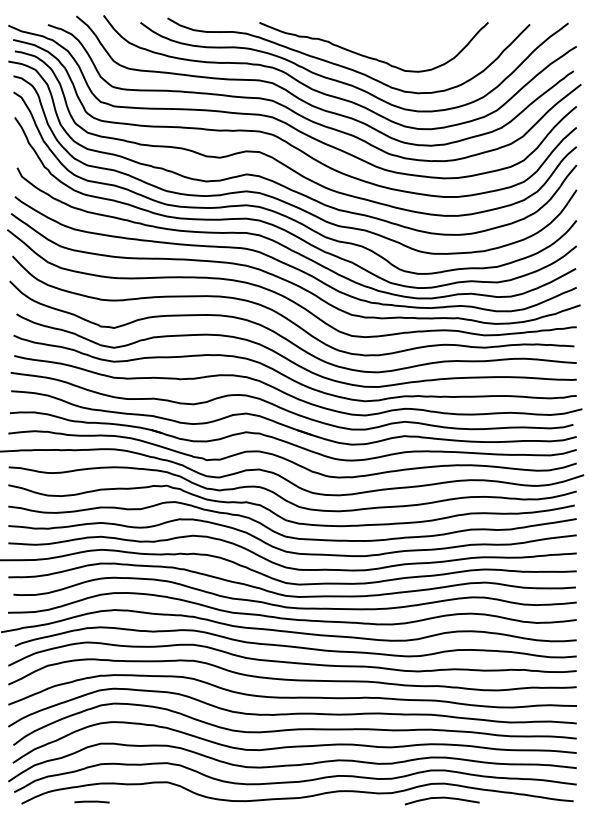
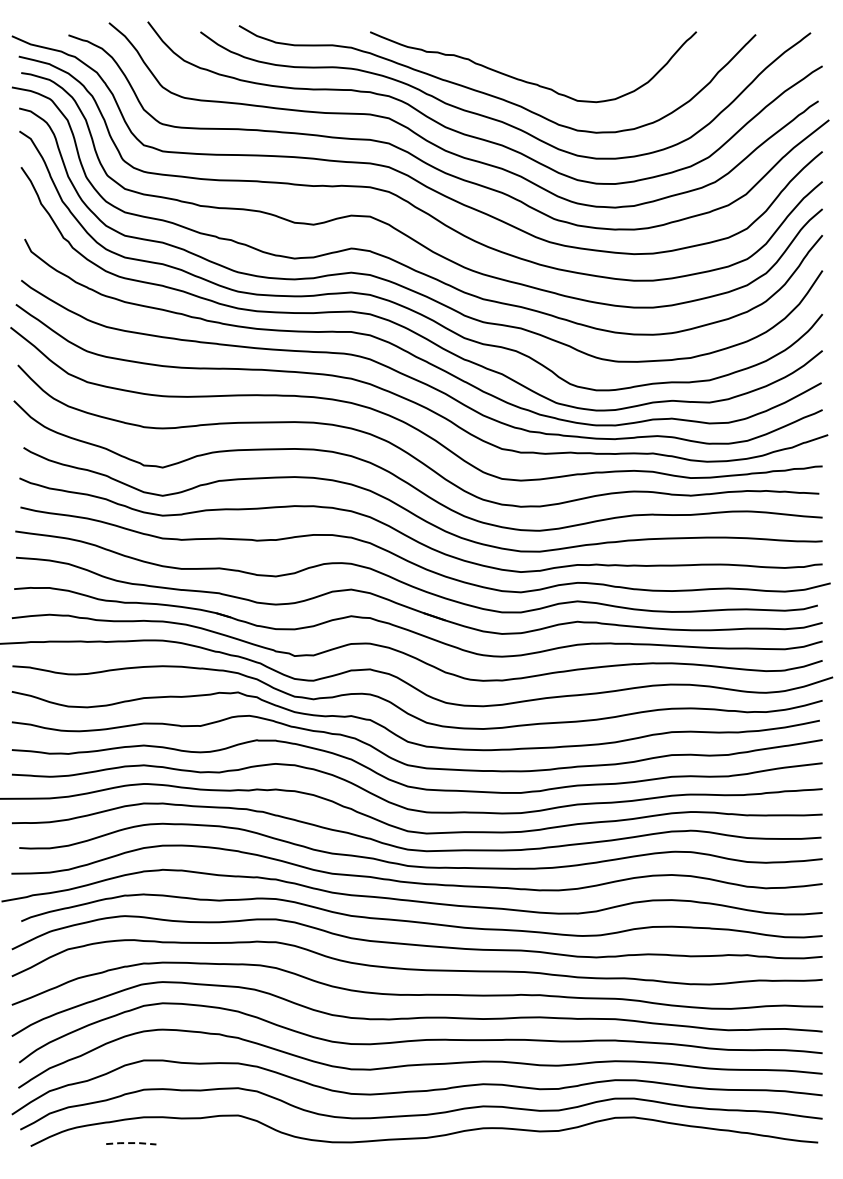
curve: (442, 798) -> (630, 1138), removed
line: (92, 801) -> (132, 1143), solid -> dashed

